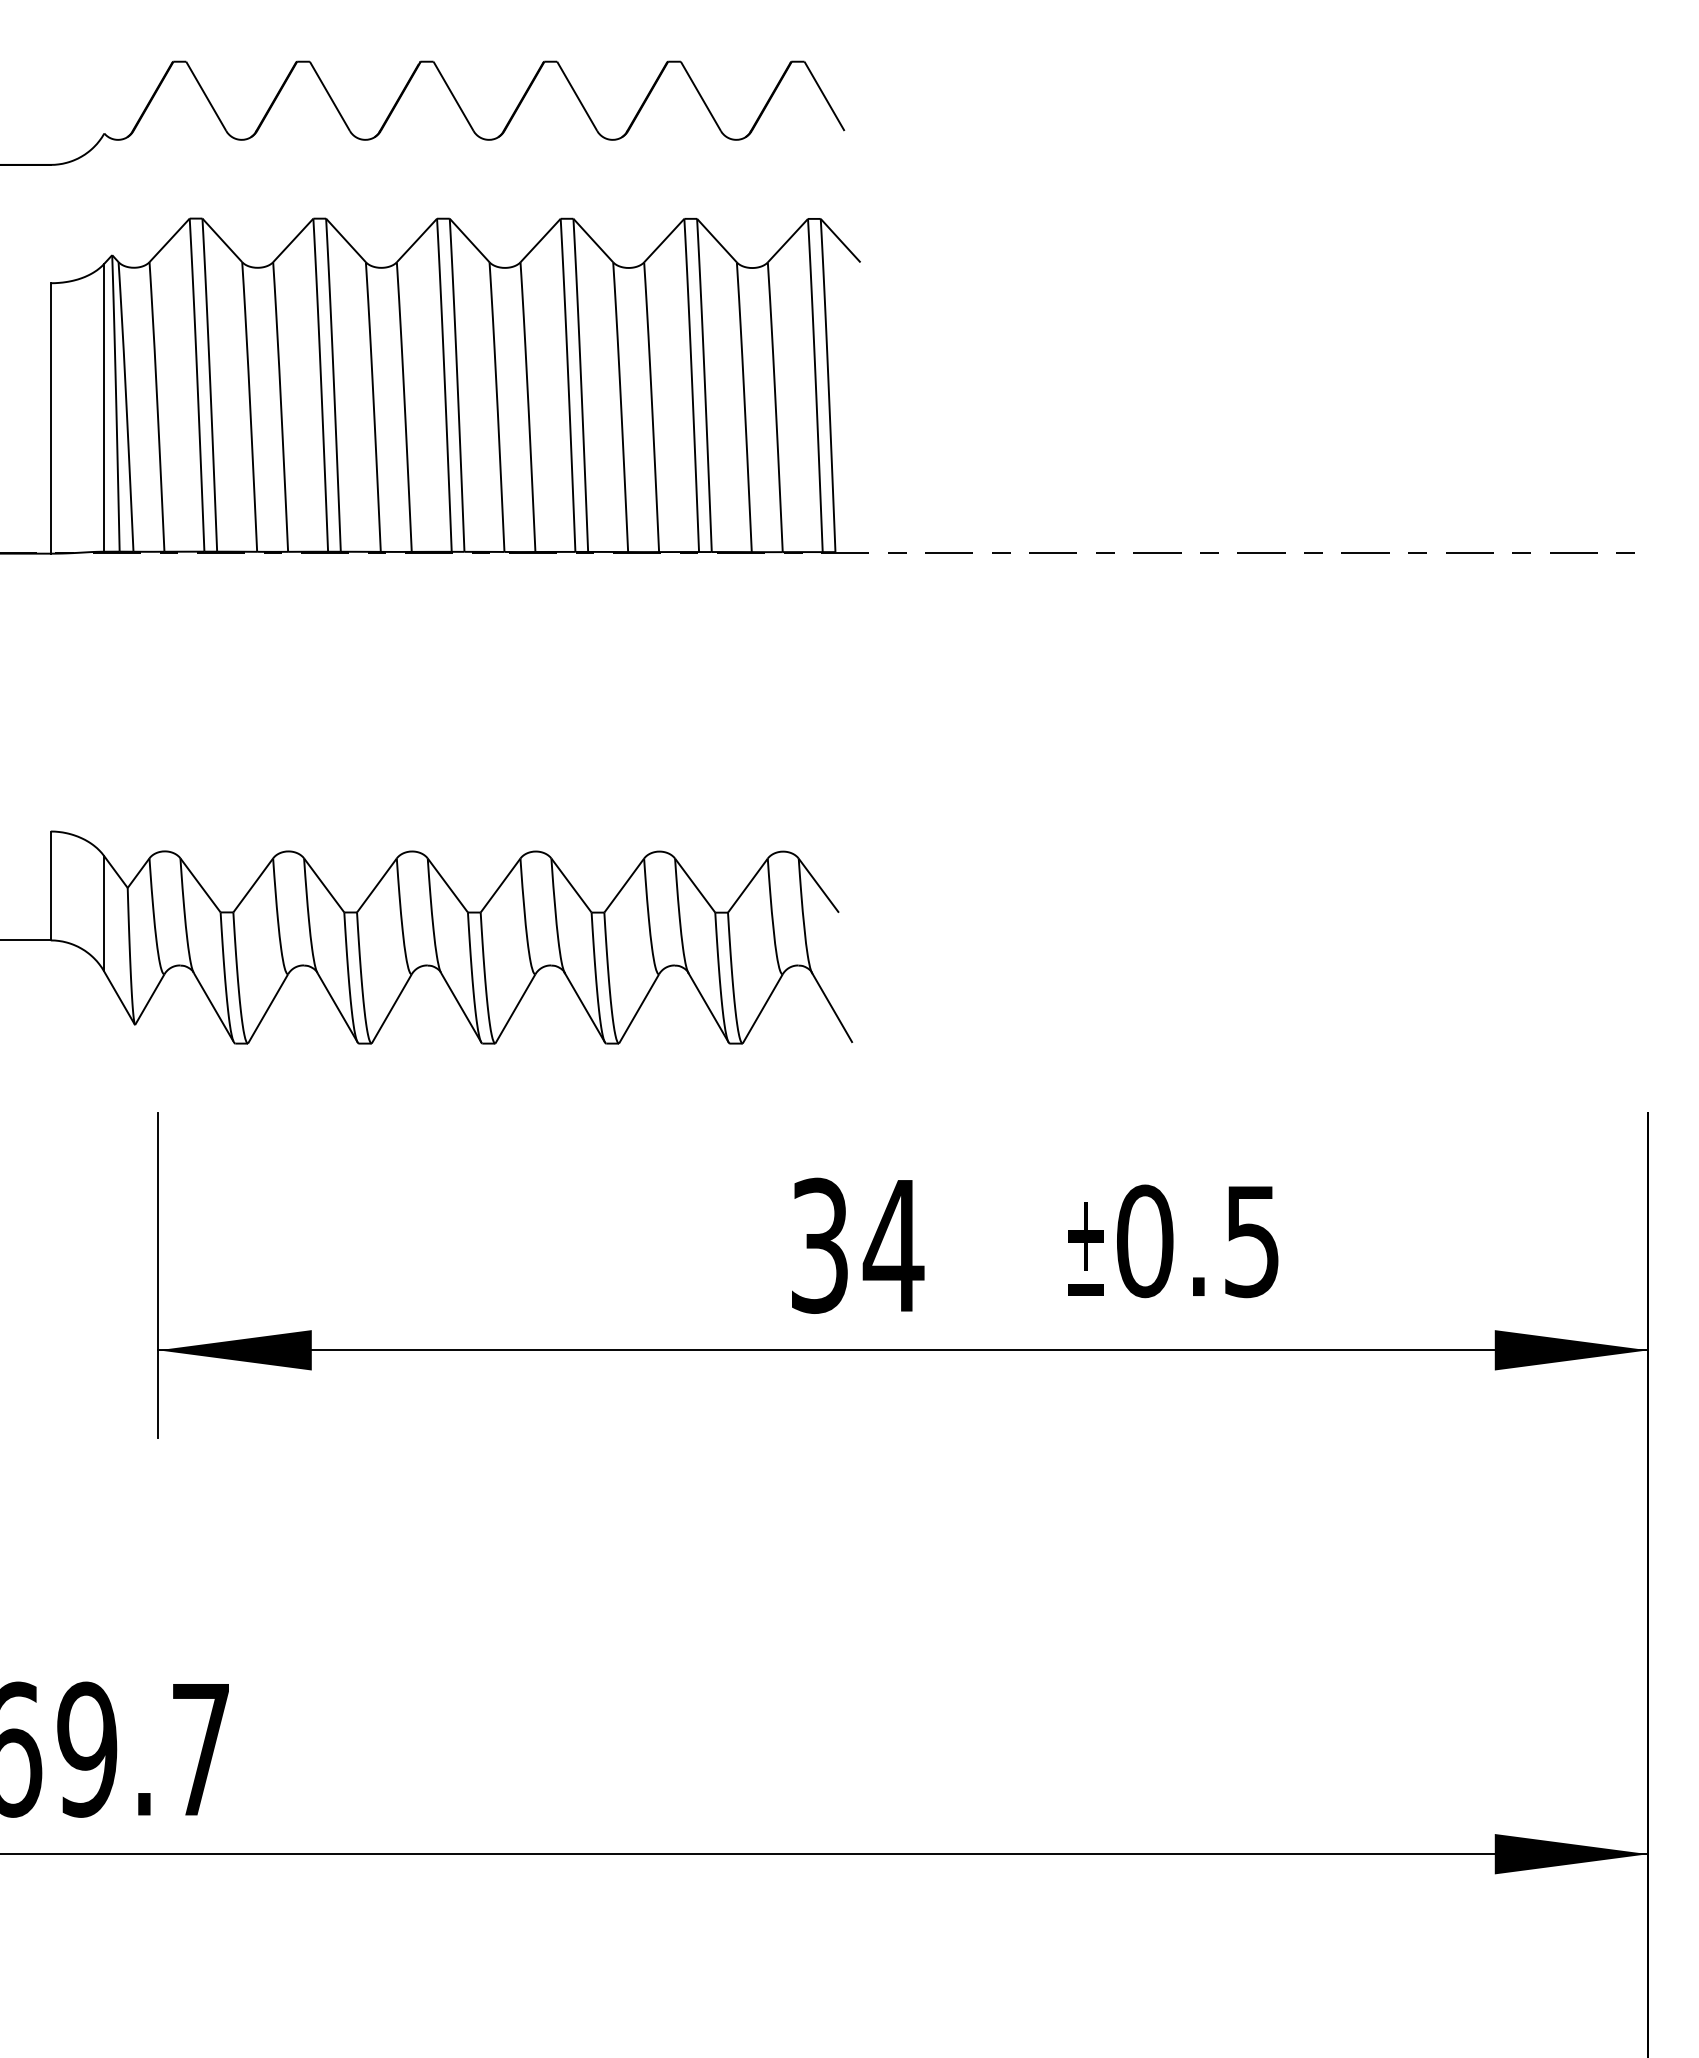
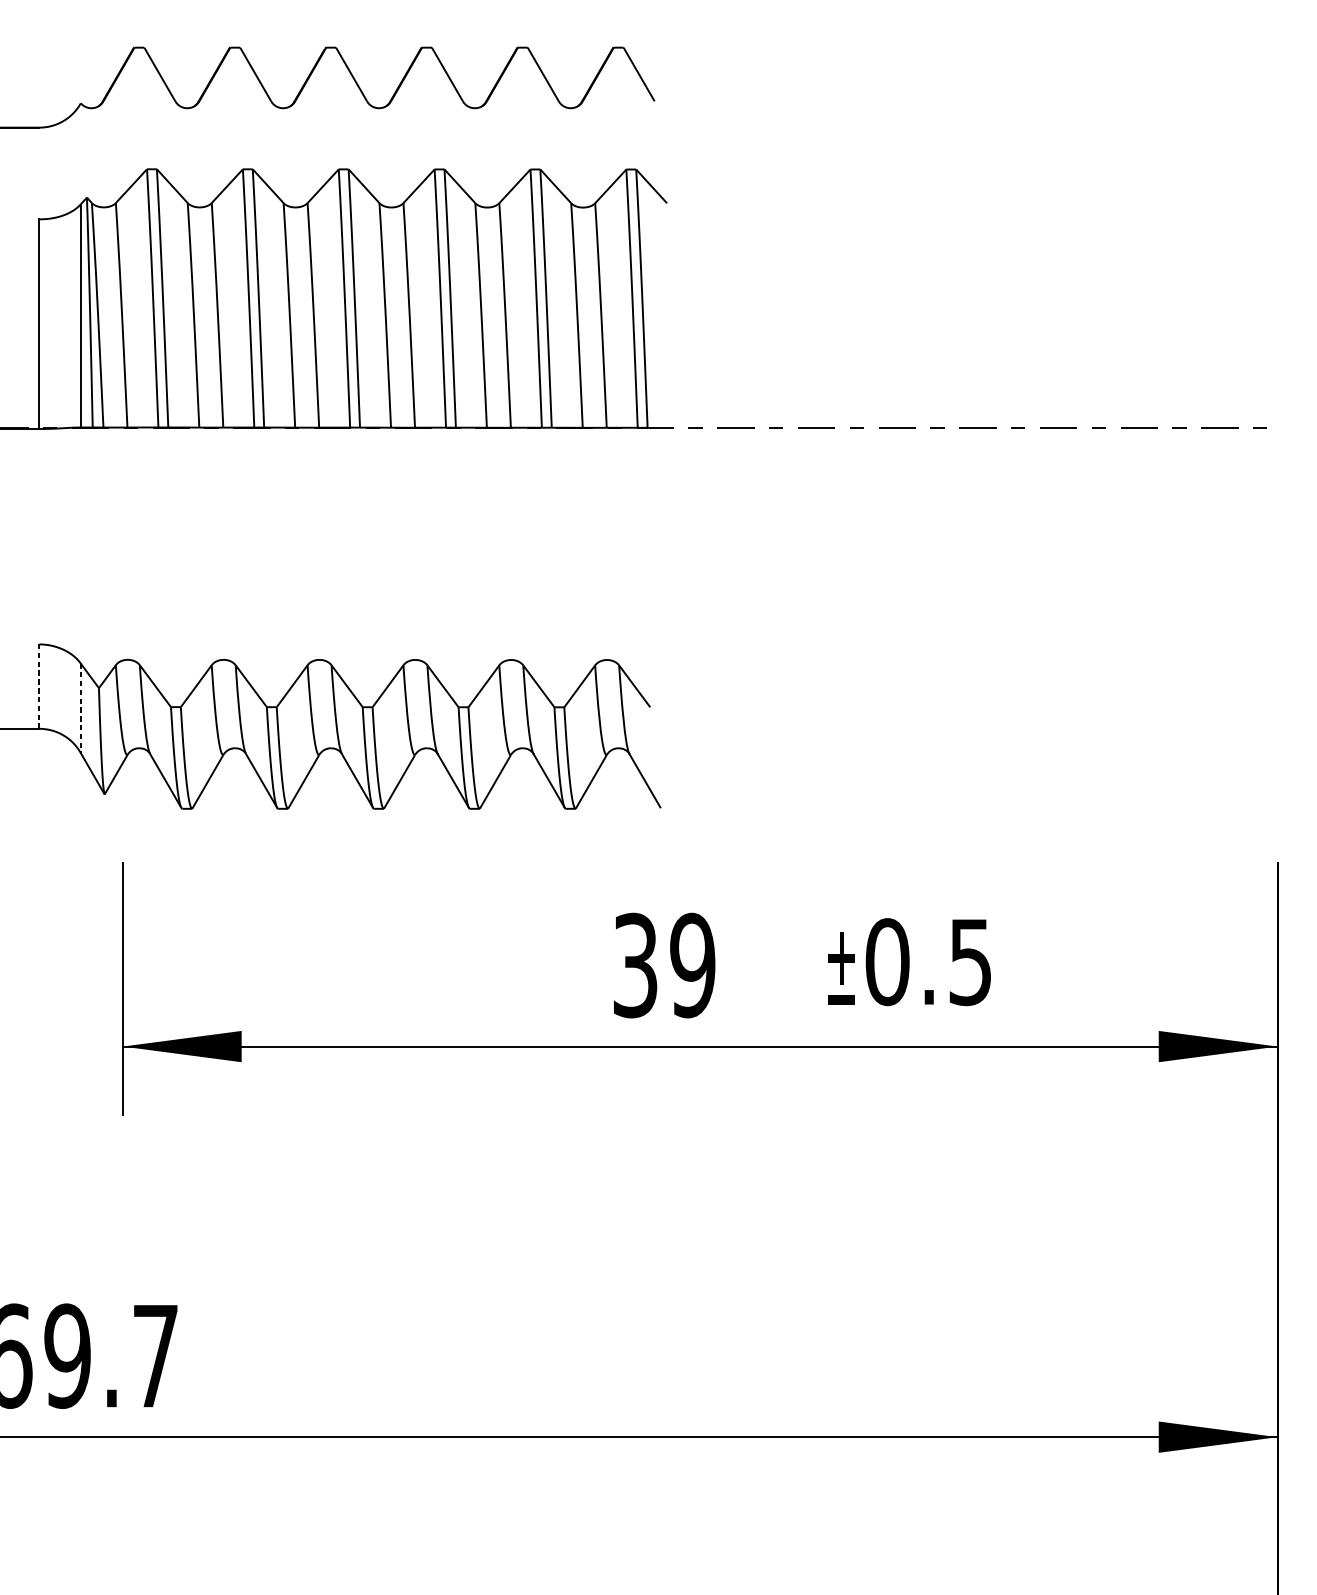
line: (50, 885) -> (39, 686), solid -> dashed
line: (103, 913) -> (80, 707), solid -> dashed
text: (893, 1245) -> (692, 965), 34 -> 39

